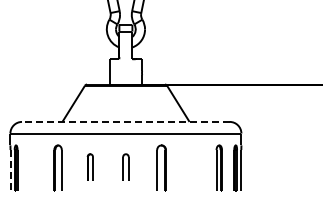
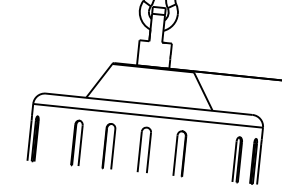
line: (125, 121) -> (148, 103), dashed -> solid
part: (90, 167) -> (109, 145), size x1.67
part: (125, 167) -> (144, 149), size x1.67
line: (10, 170) -> (29, 140), dashed -> solid

